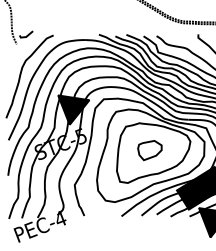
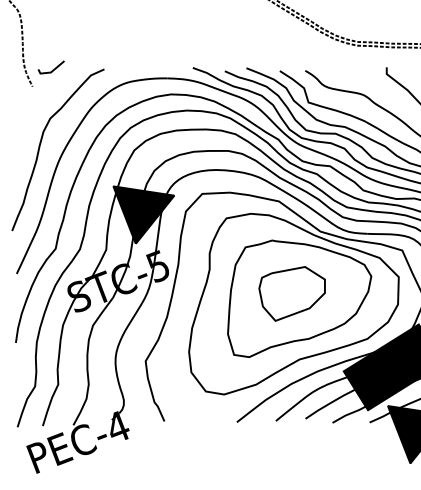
part: (149, 150) -> (291, 293), size x1.43

